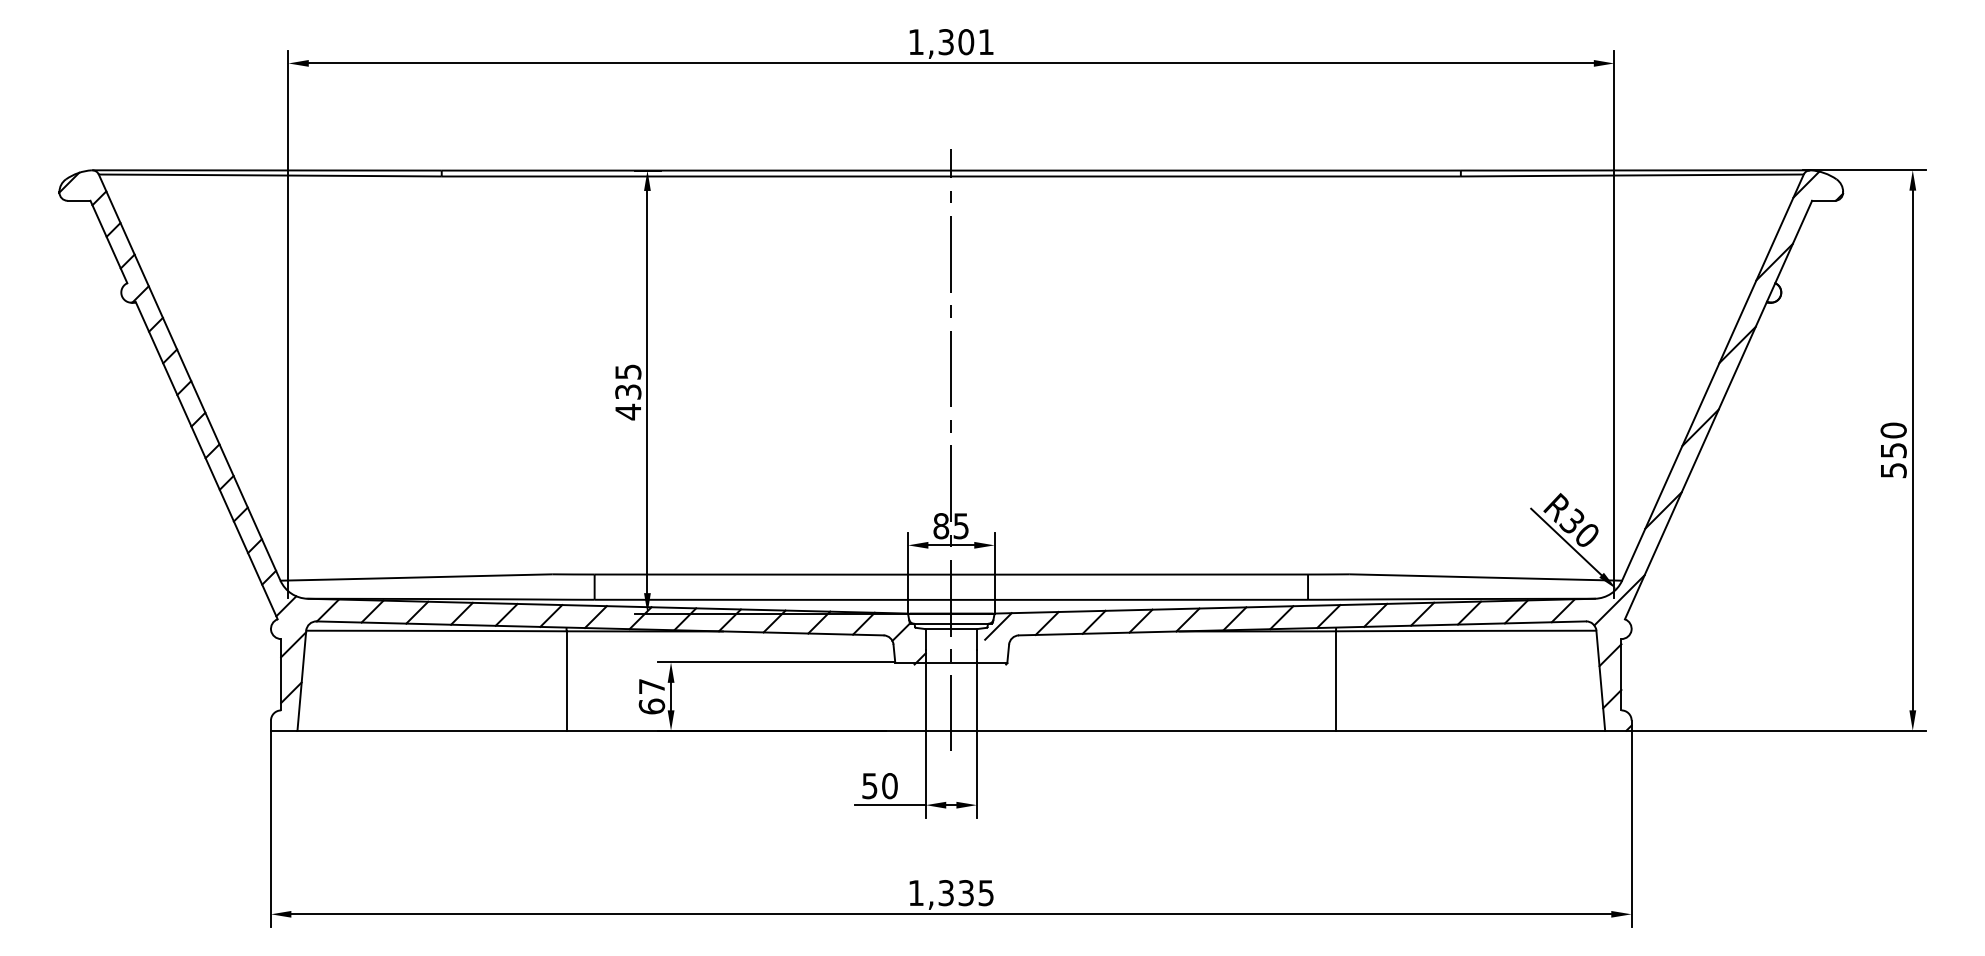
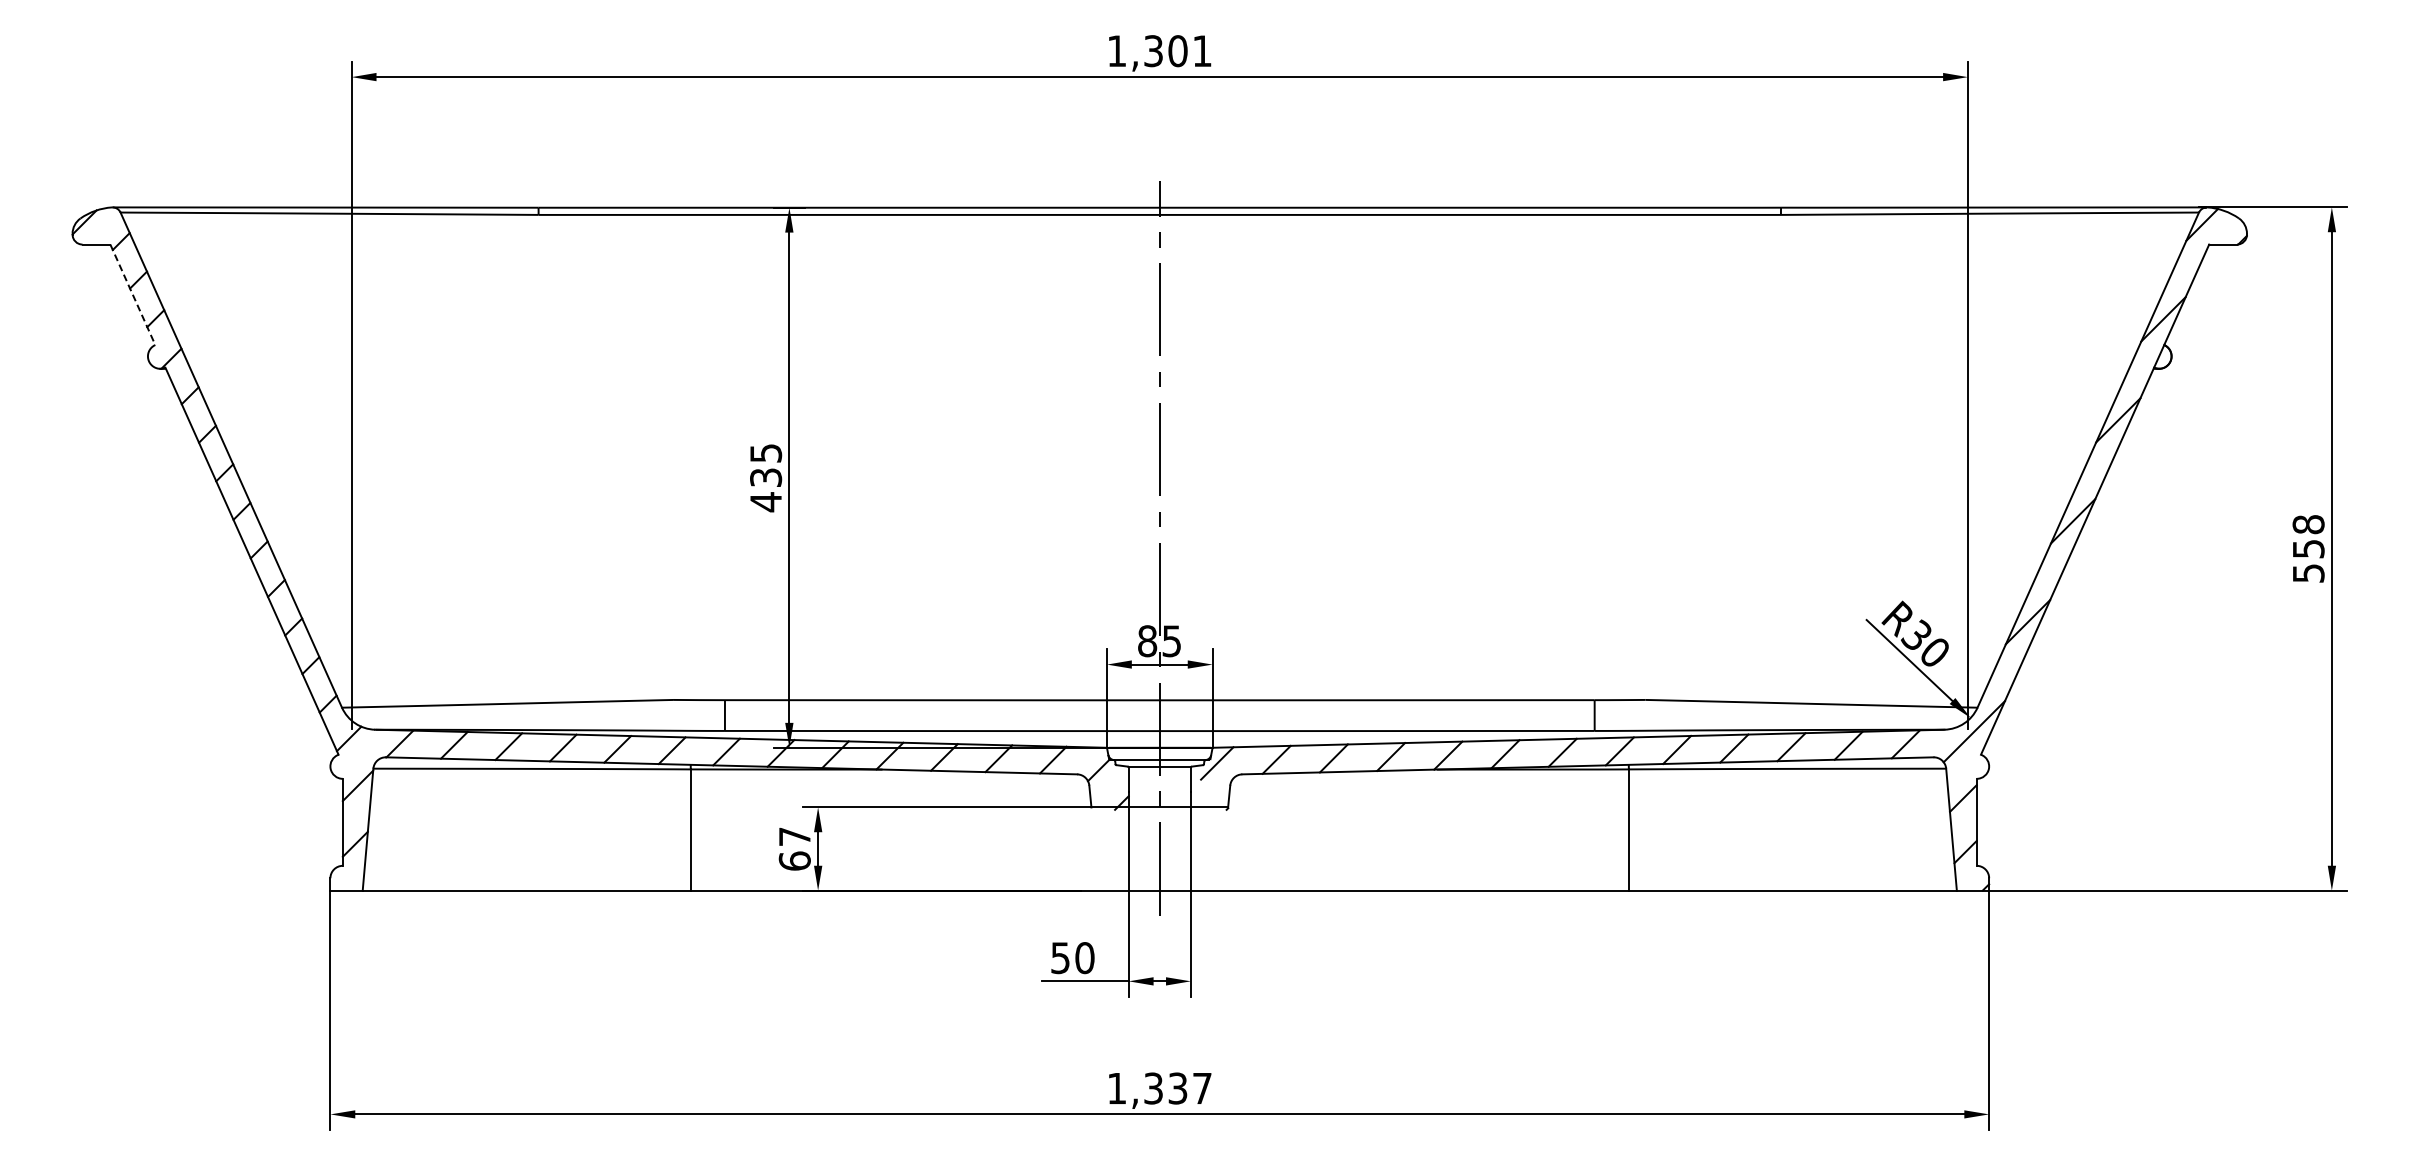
line: (109, 242) -> (133, 295), solid -> dashed
text: (1893, 430) -> (2308, 524), 550 -> 558
text: (986, 893) -> (1202, 1088), 1,335 -> 1,337

